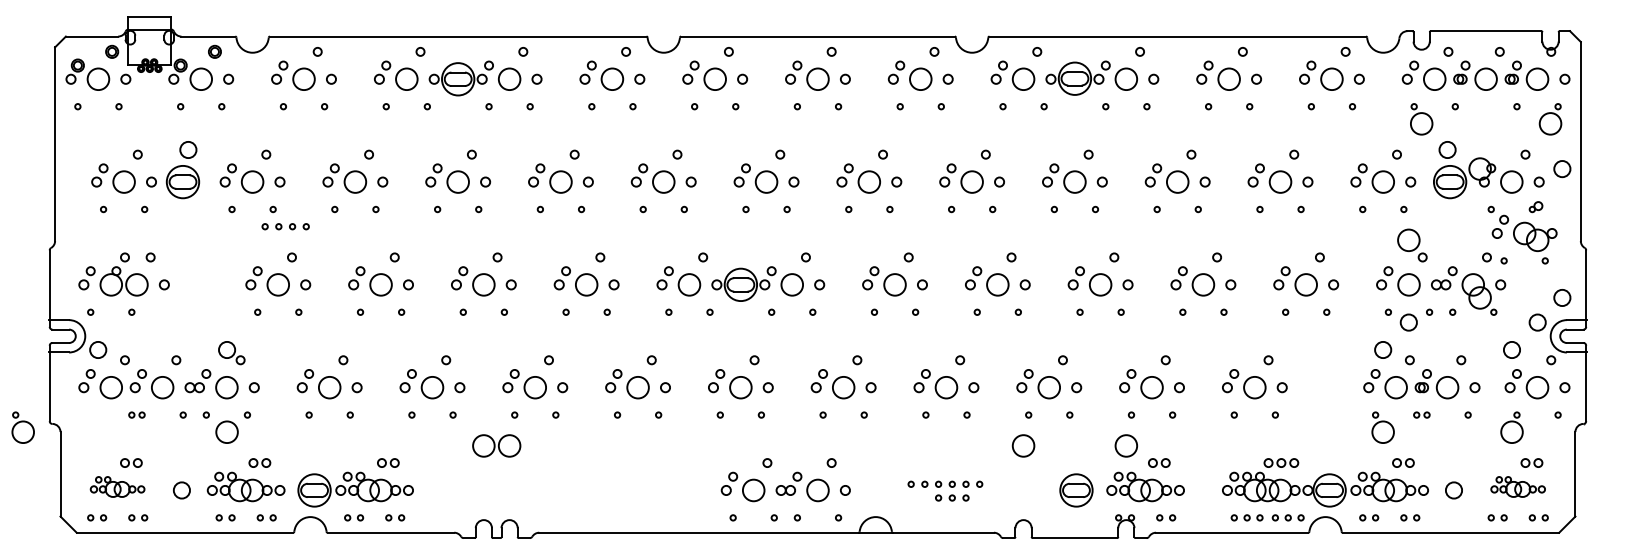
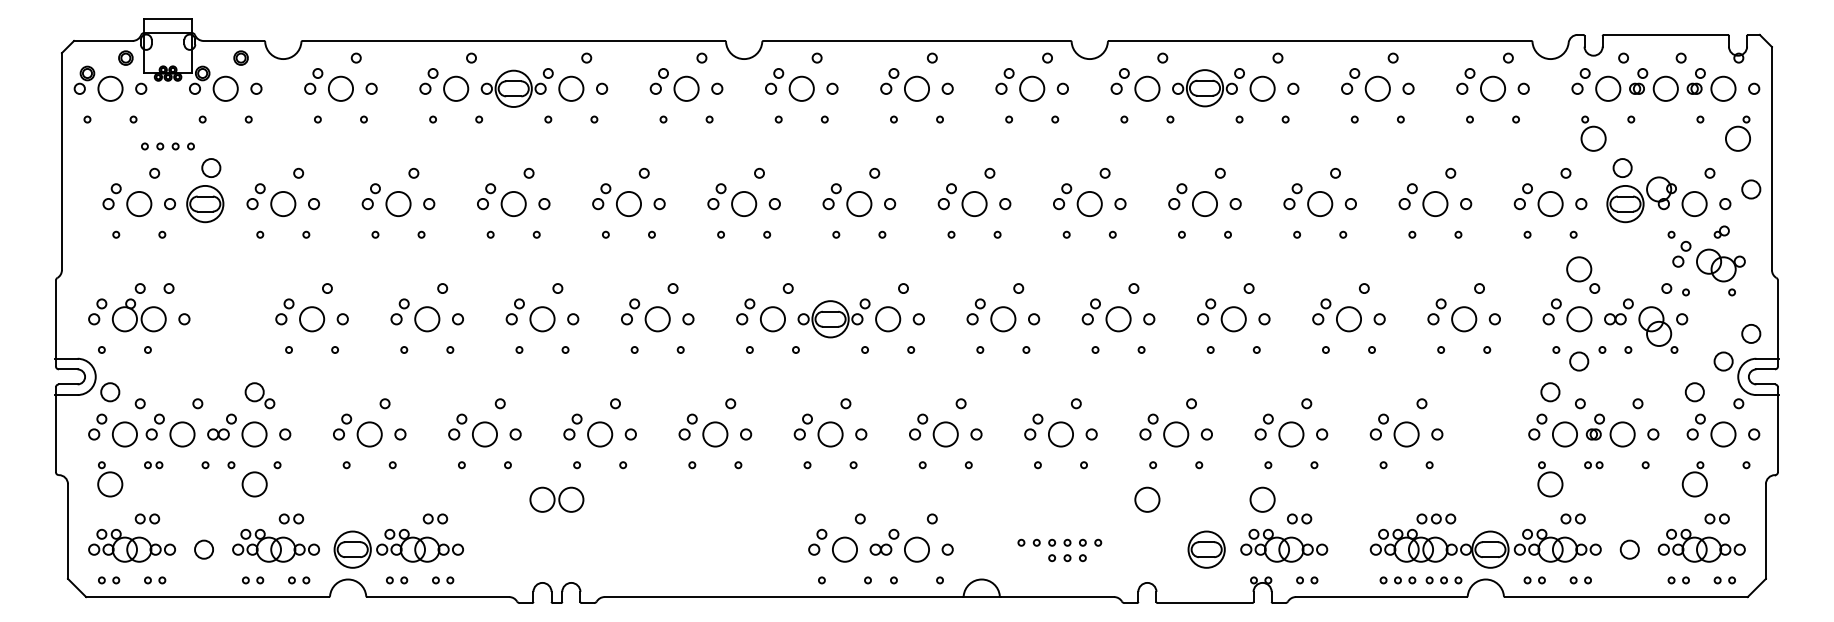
part: (285, 226) -> (167, 146), moved
part: (22, 427) -> (109, 479), moved
part: (117, 486) -> (131, 545), size x1.43
part: (1517, 486) -> (1700, 545), size x1.43

